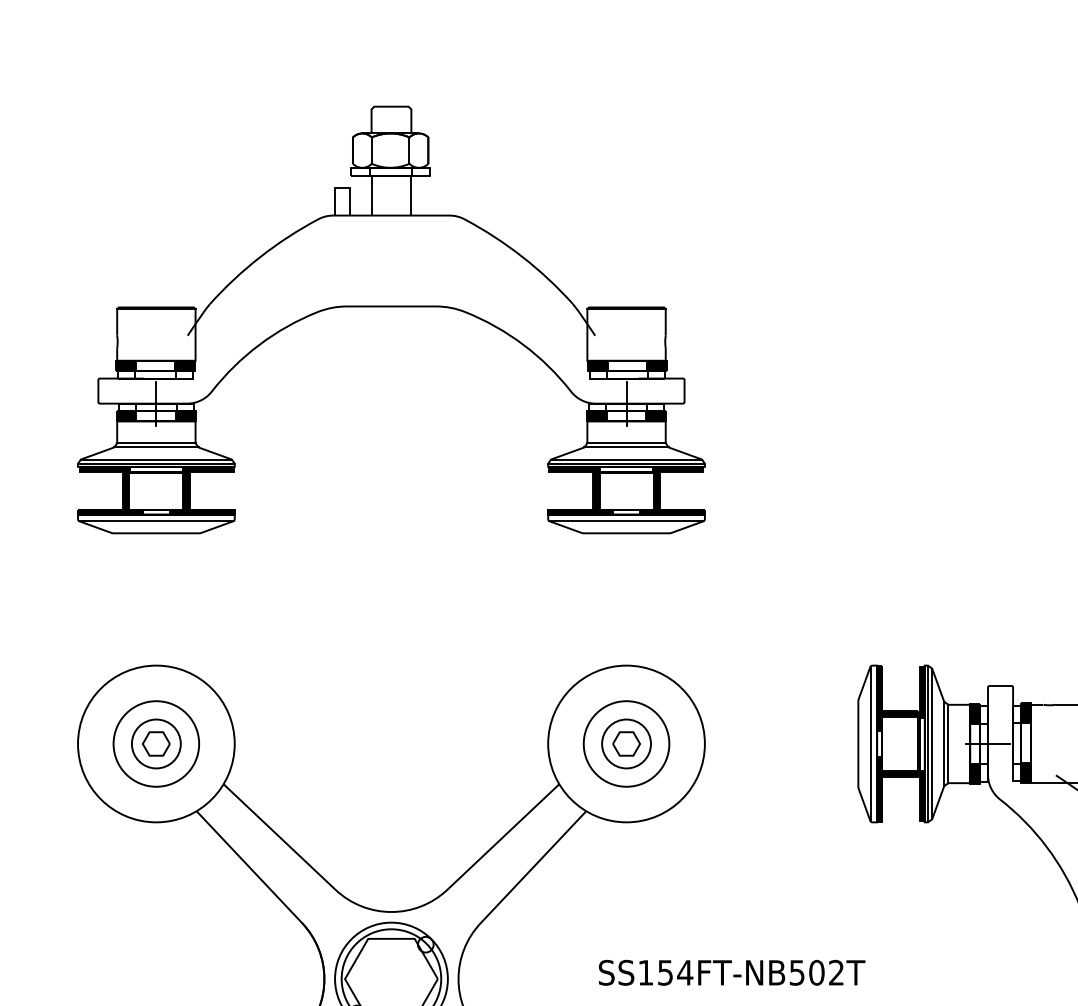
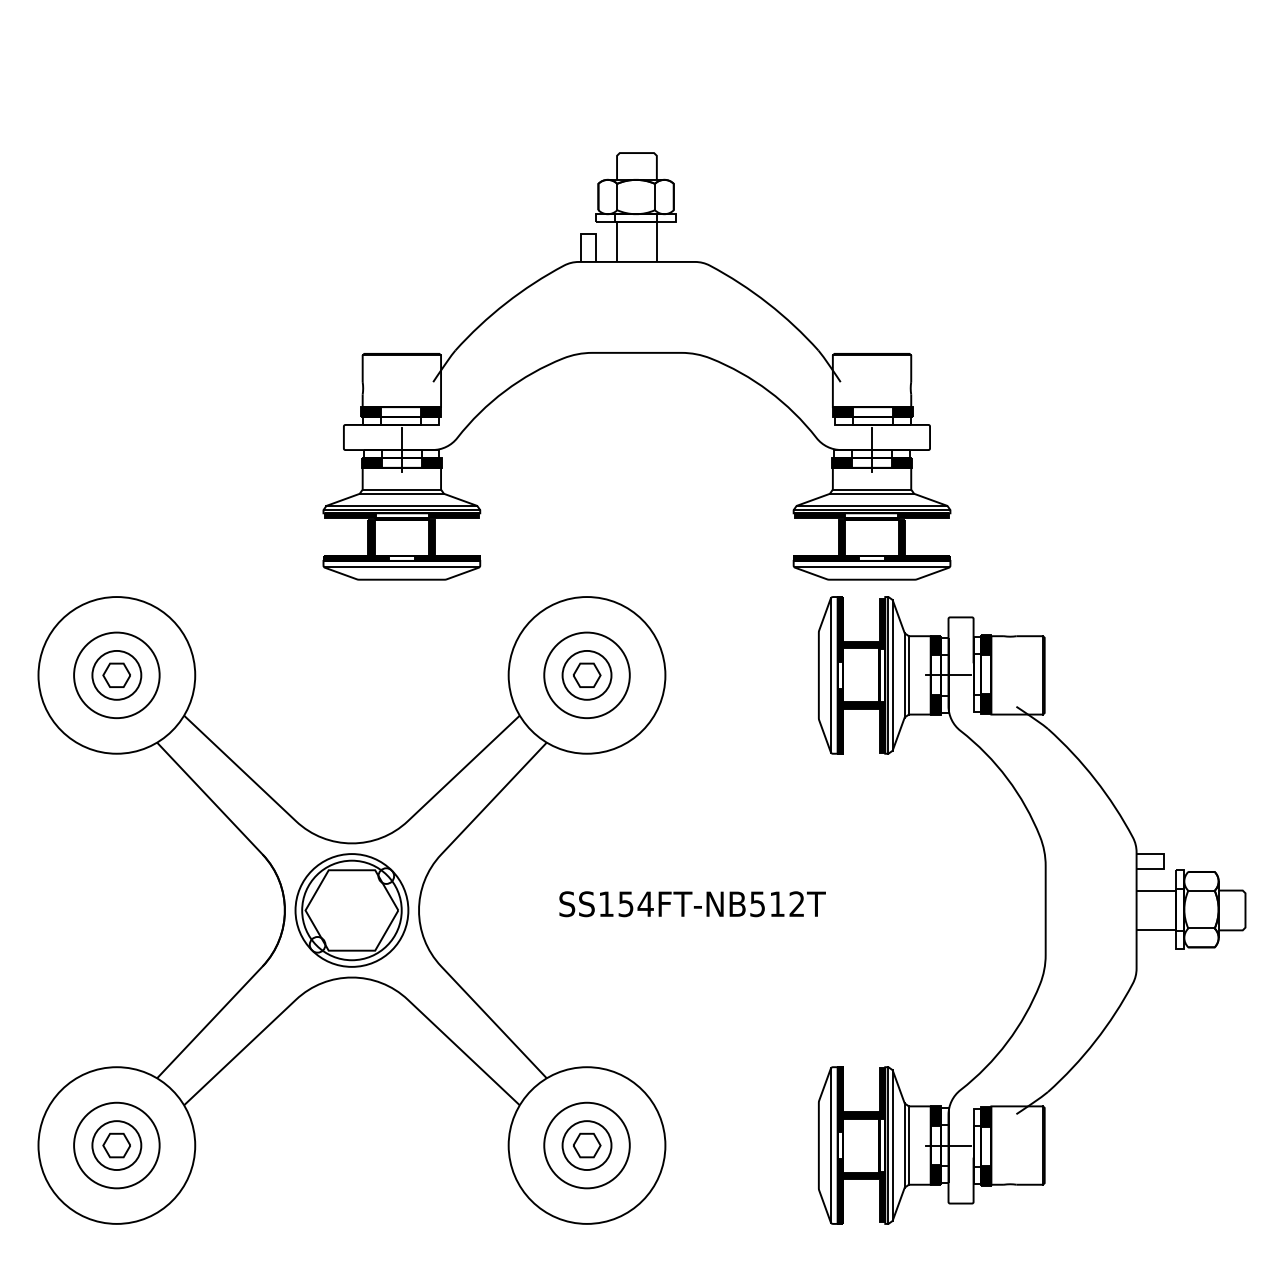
part: (391, 307) -> (636, 353), moved
text: (817, 973) -> (777, 904), SS154FT-NB502T -> SS154FT-NB512T

